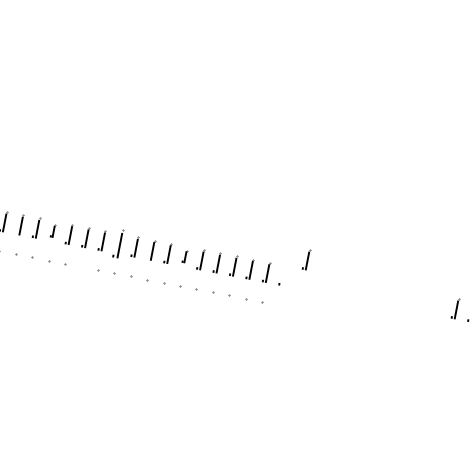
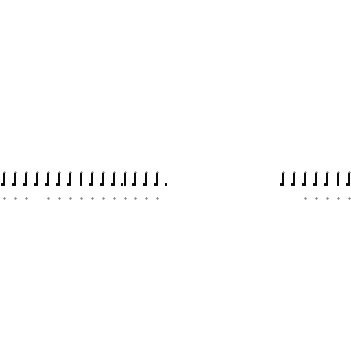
part: (53, 231) -> (14, 178), size x1.67
part: (119, 243) -> (58, 178), size x0.71
part: (185, 256) -> (102, 178), size x1.67
part: (306, 259) -> (180, 165), removed

